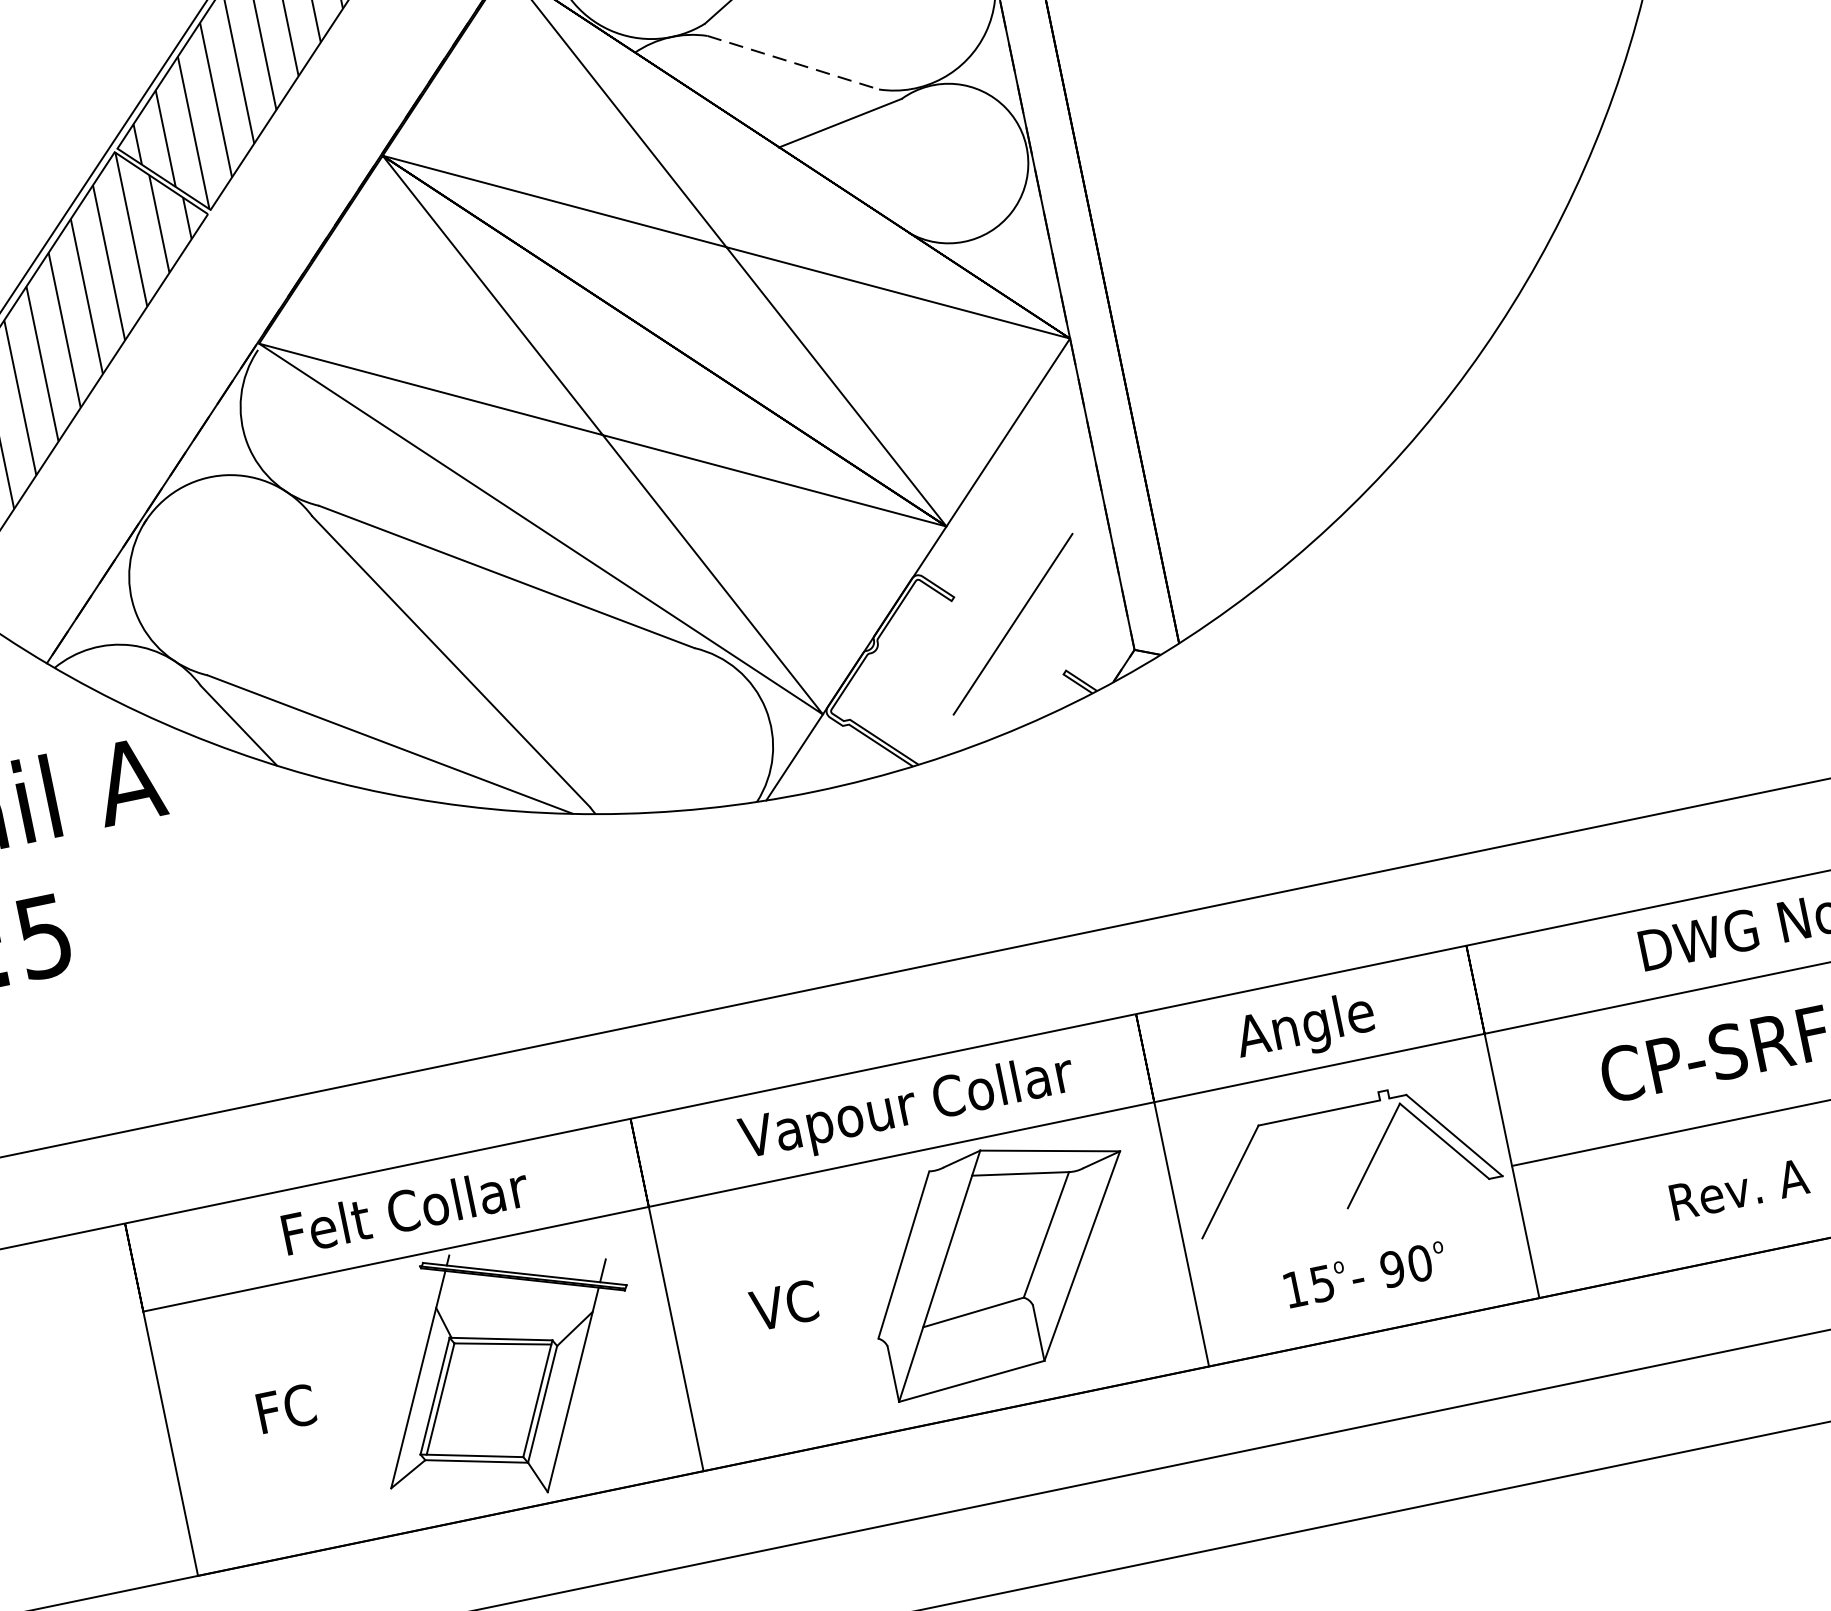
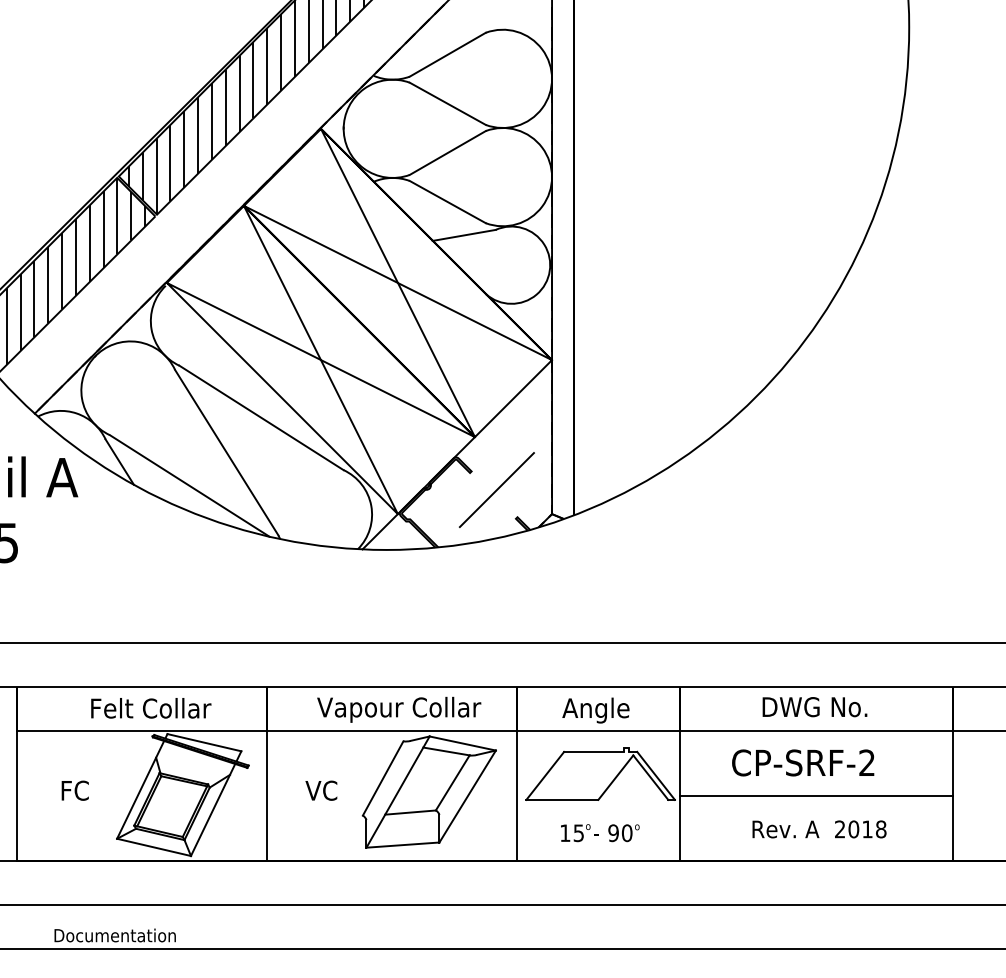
line: (794, 63) -> (448, 202), dashed -> solid
line: (1275, 1222) -> (562, 799), added
line: (527, 1257) -> (204, 742), added
line: (468, 1490) -> (153, 847), added

